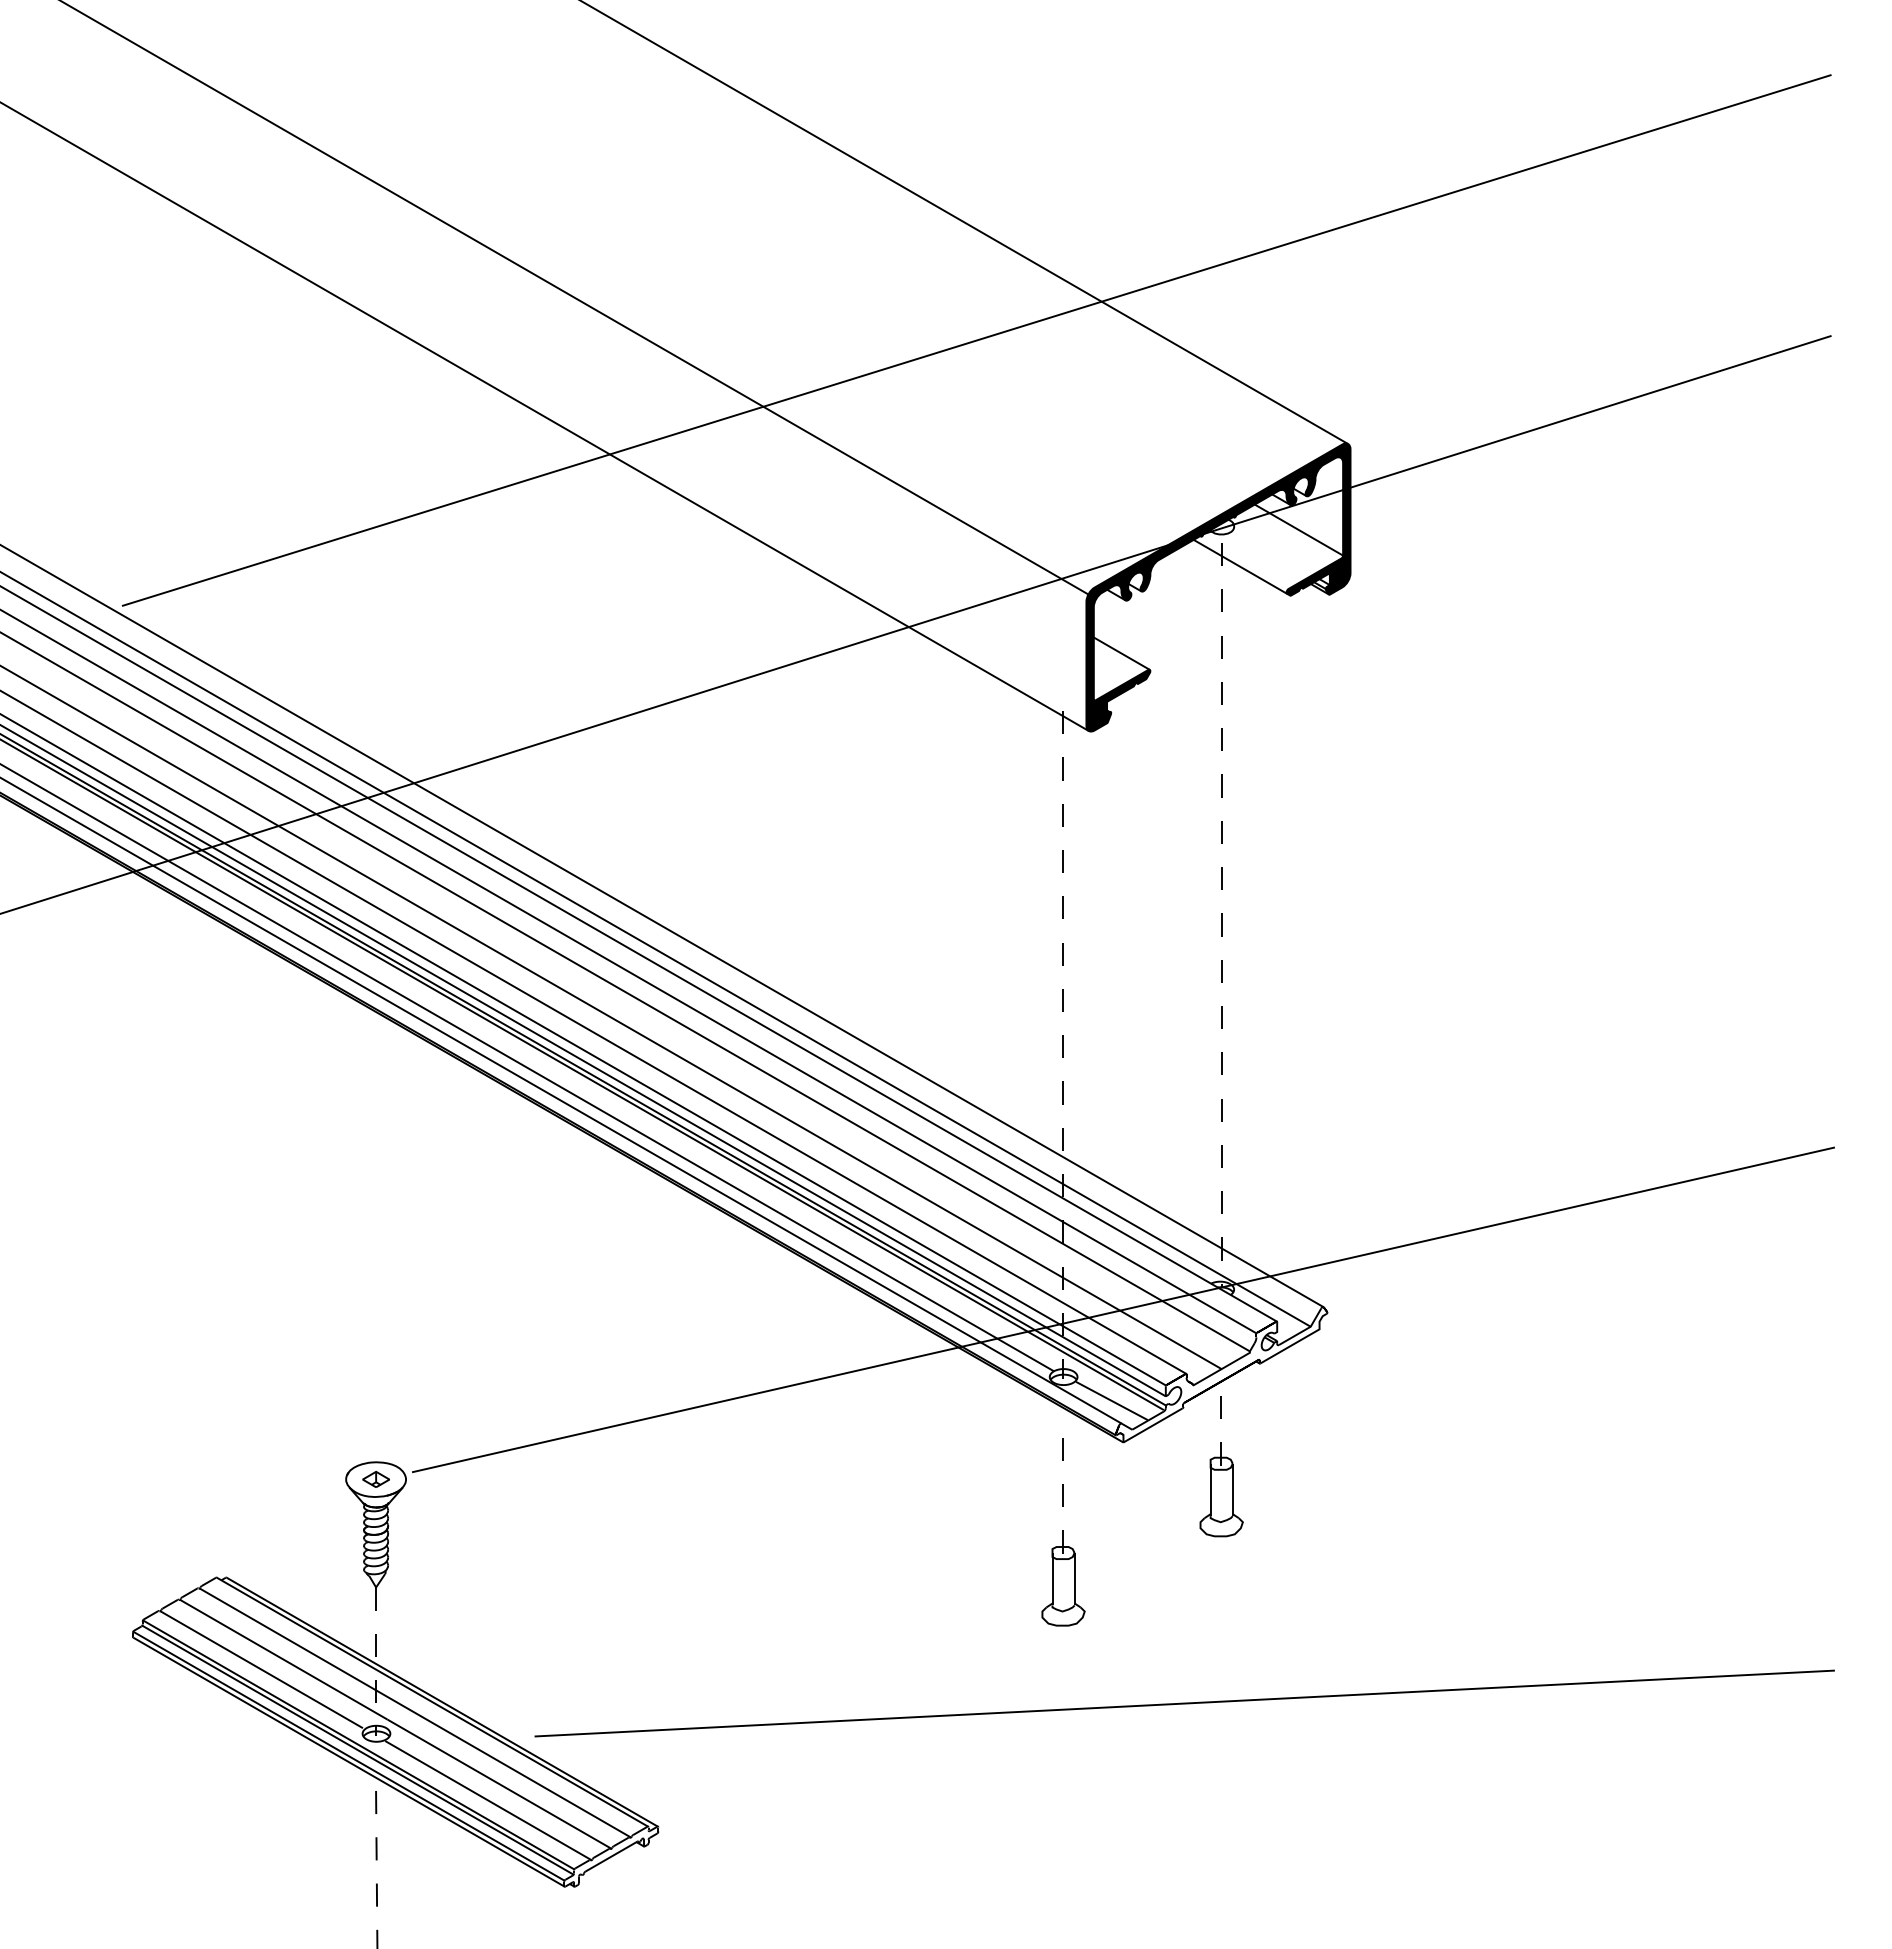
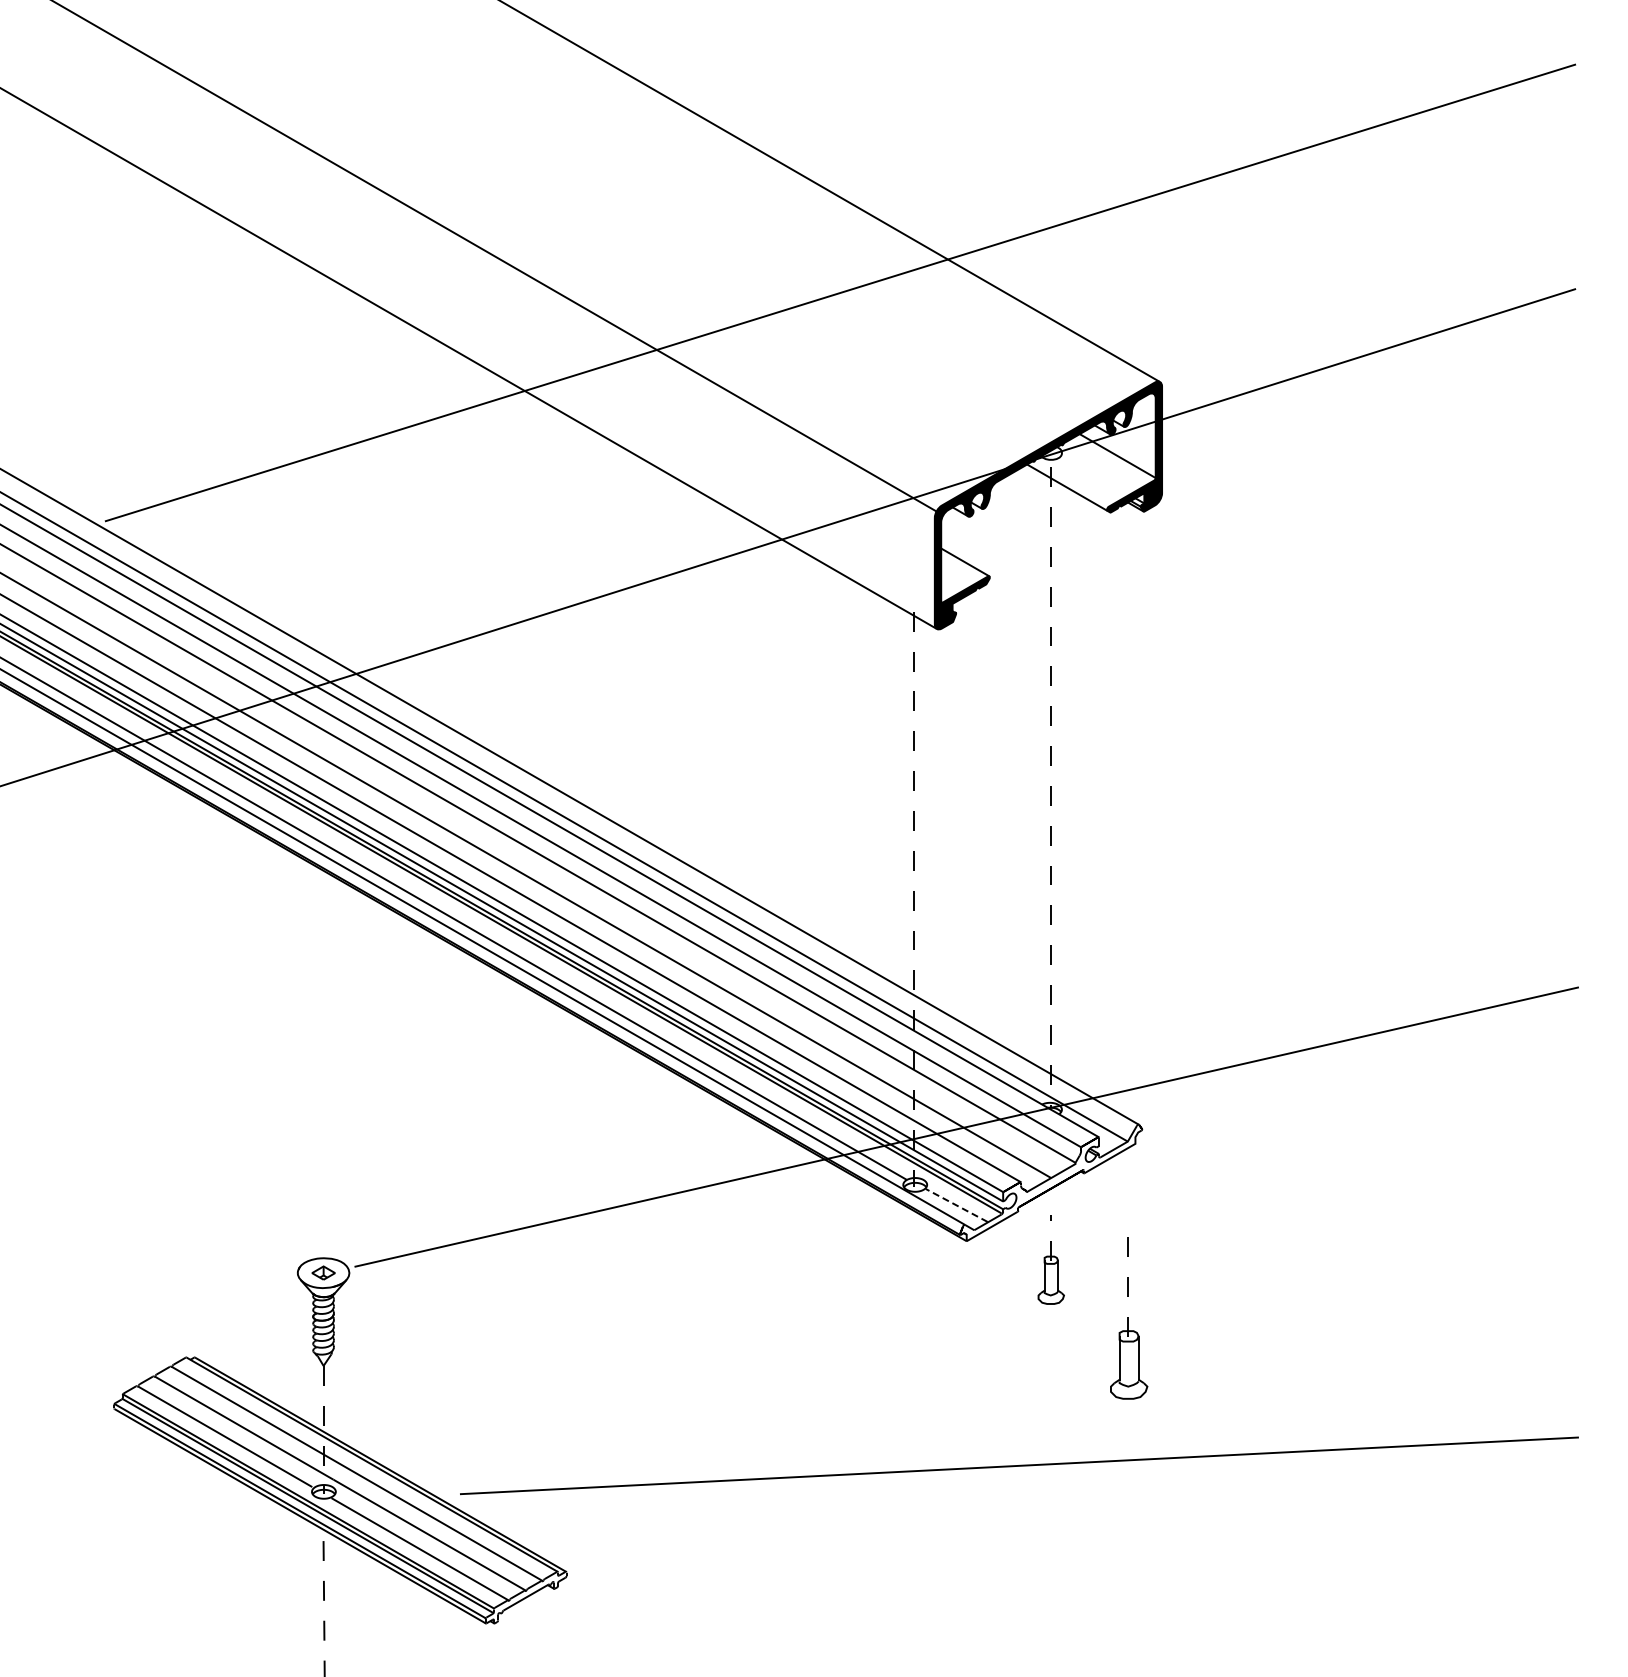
line: (1111, 1400) -> (956, 1205), solid -> dashed
part: (1221, 1466) -> (1051, 1261), size x0.7
part: (1063, 1532) -> (1129, 1318), moved

